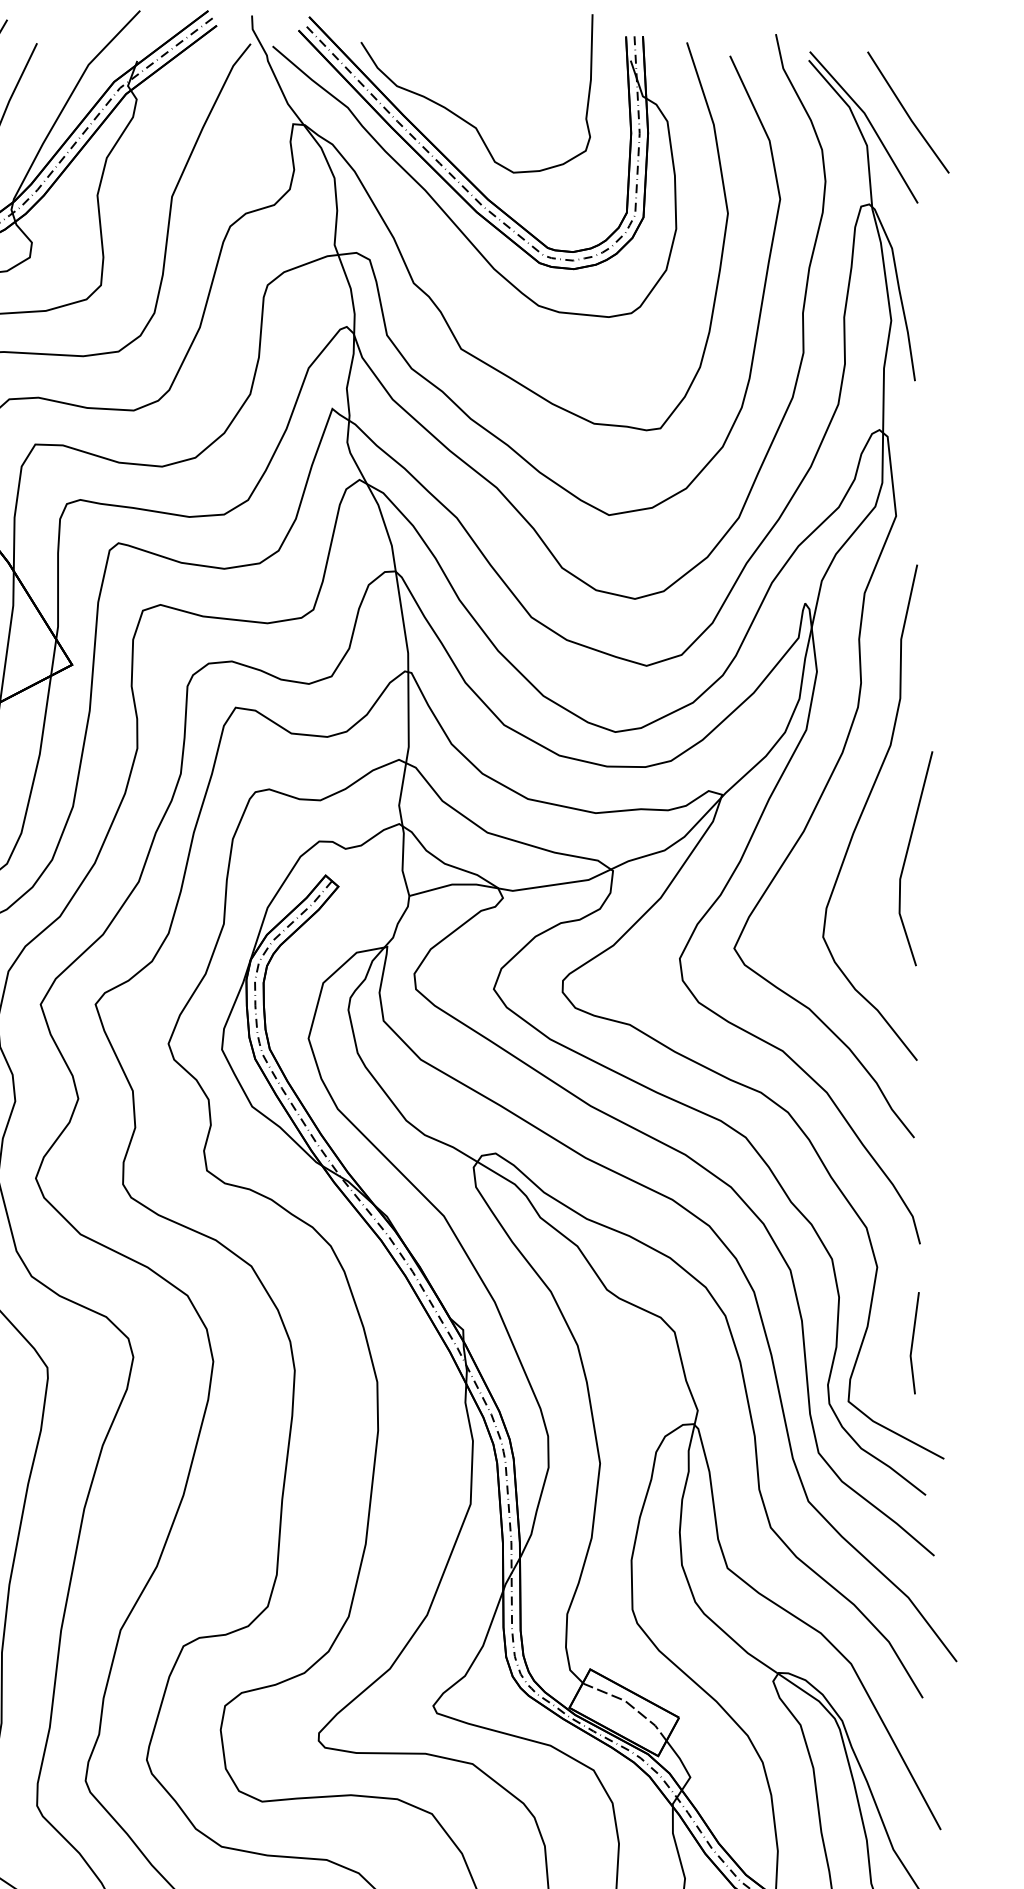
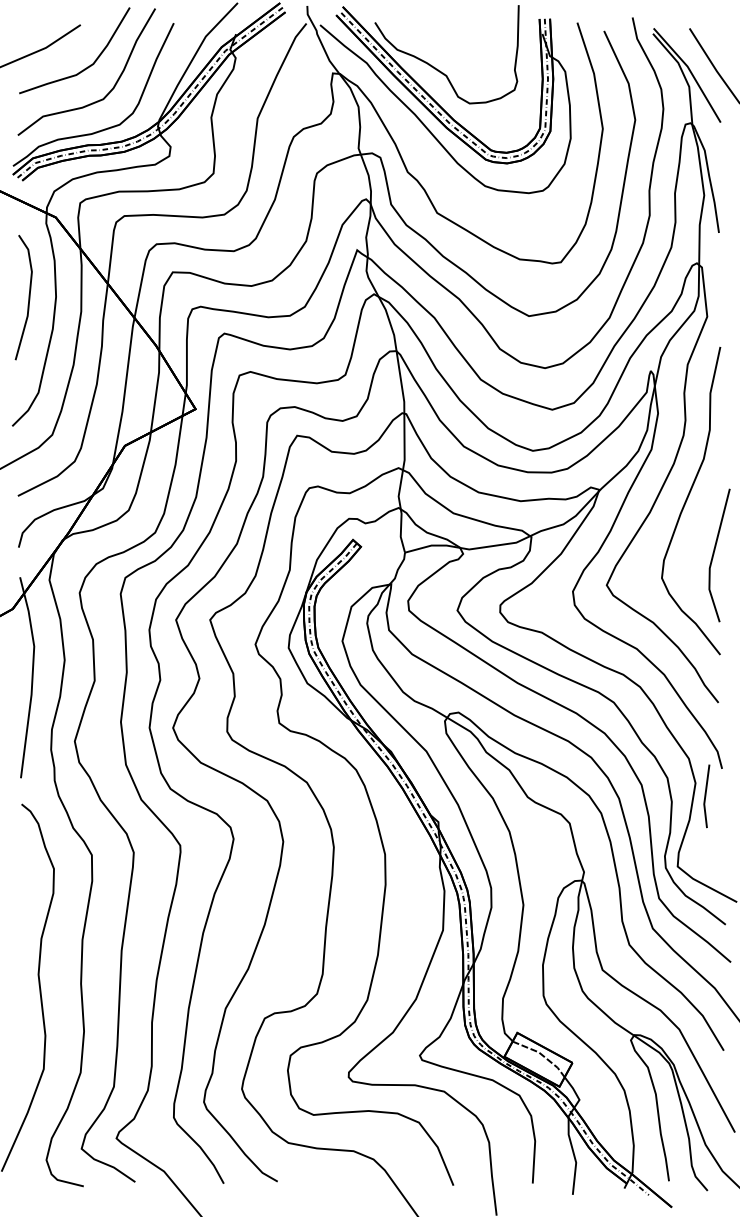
line: (907, 857) -> (714, 554), moved
line: (914, 1343) -> (706, 796), moved

